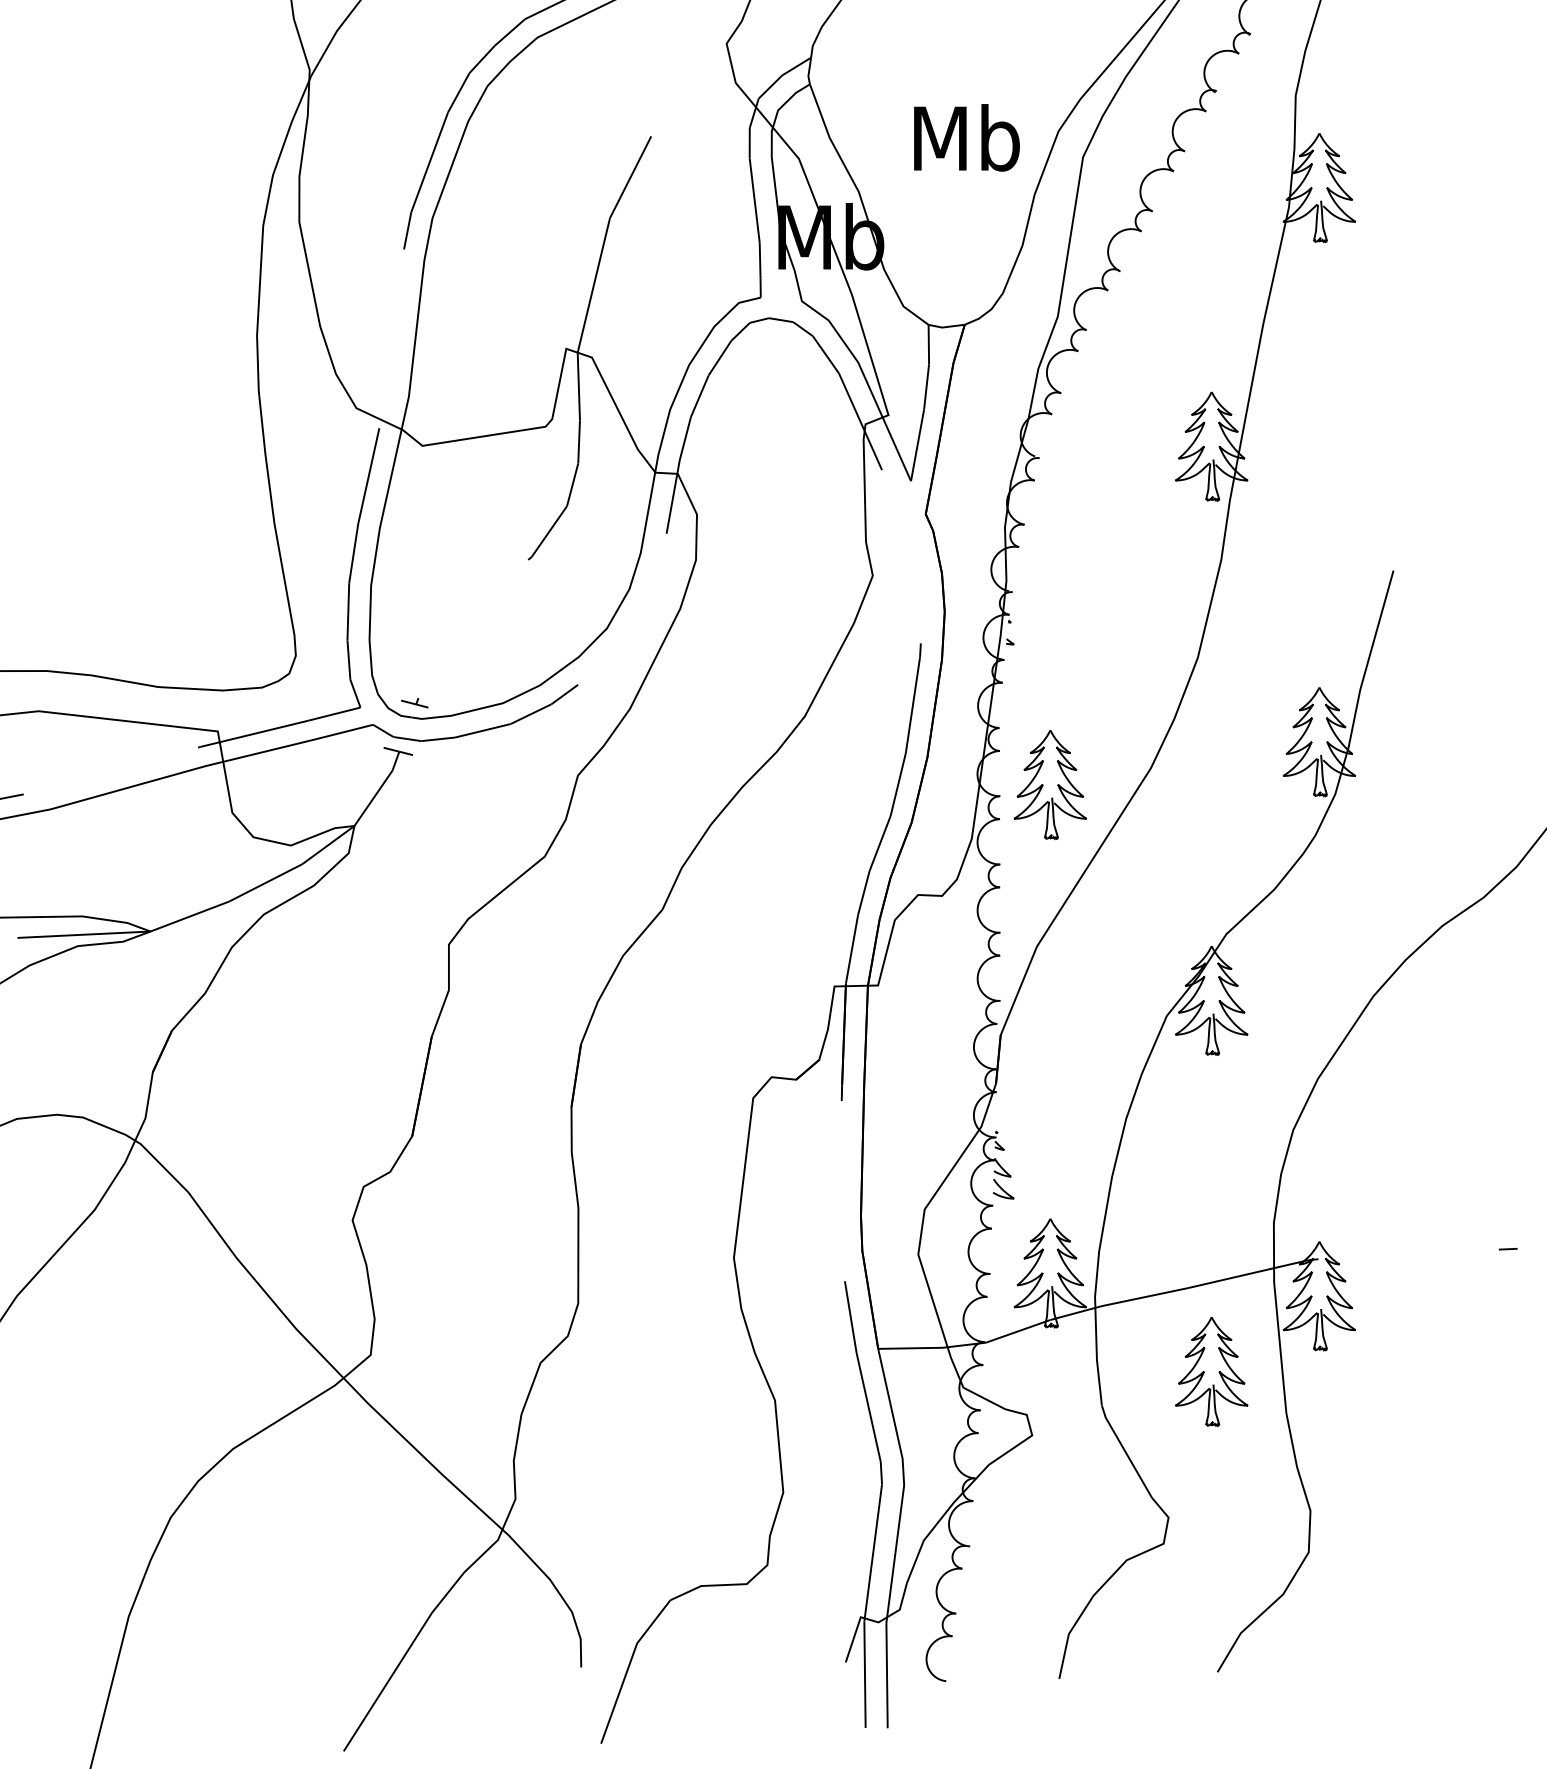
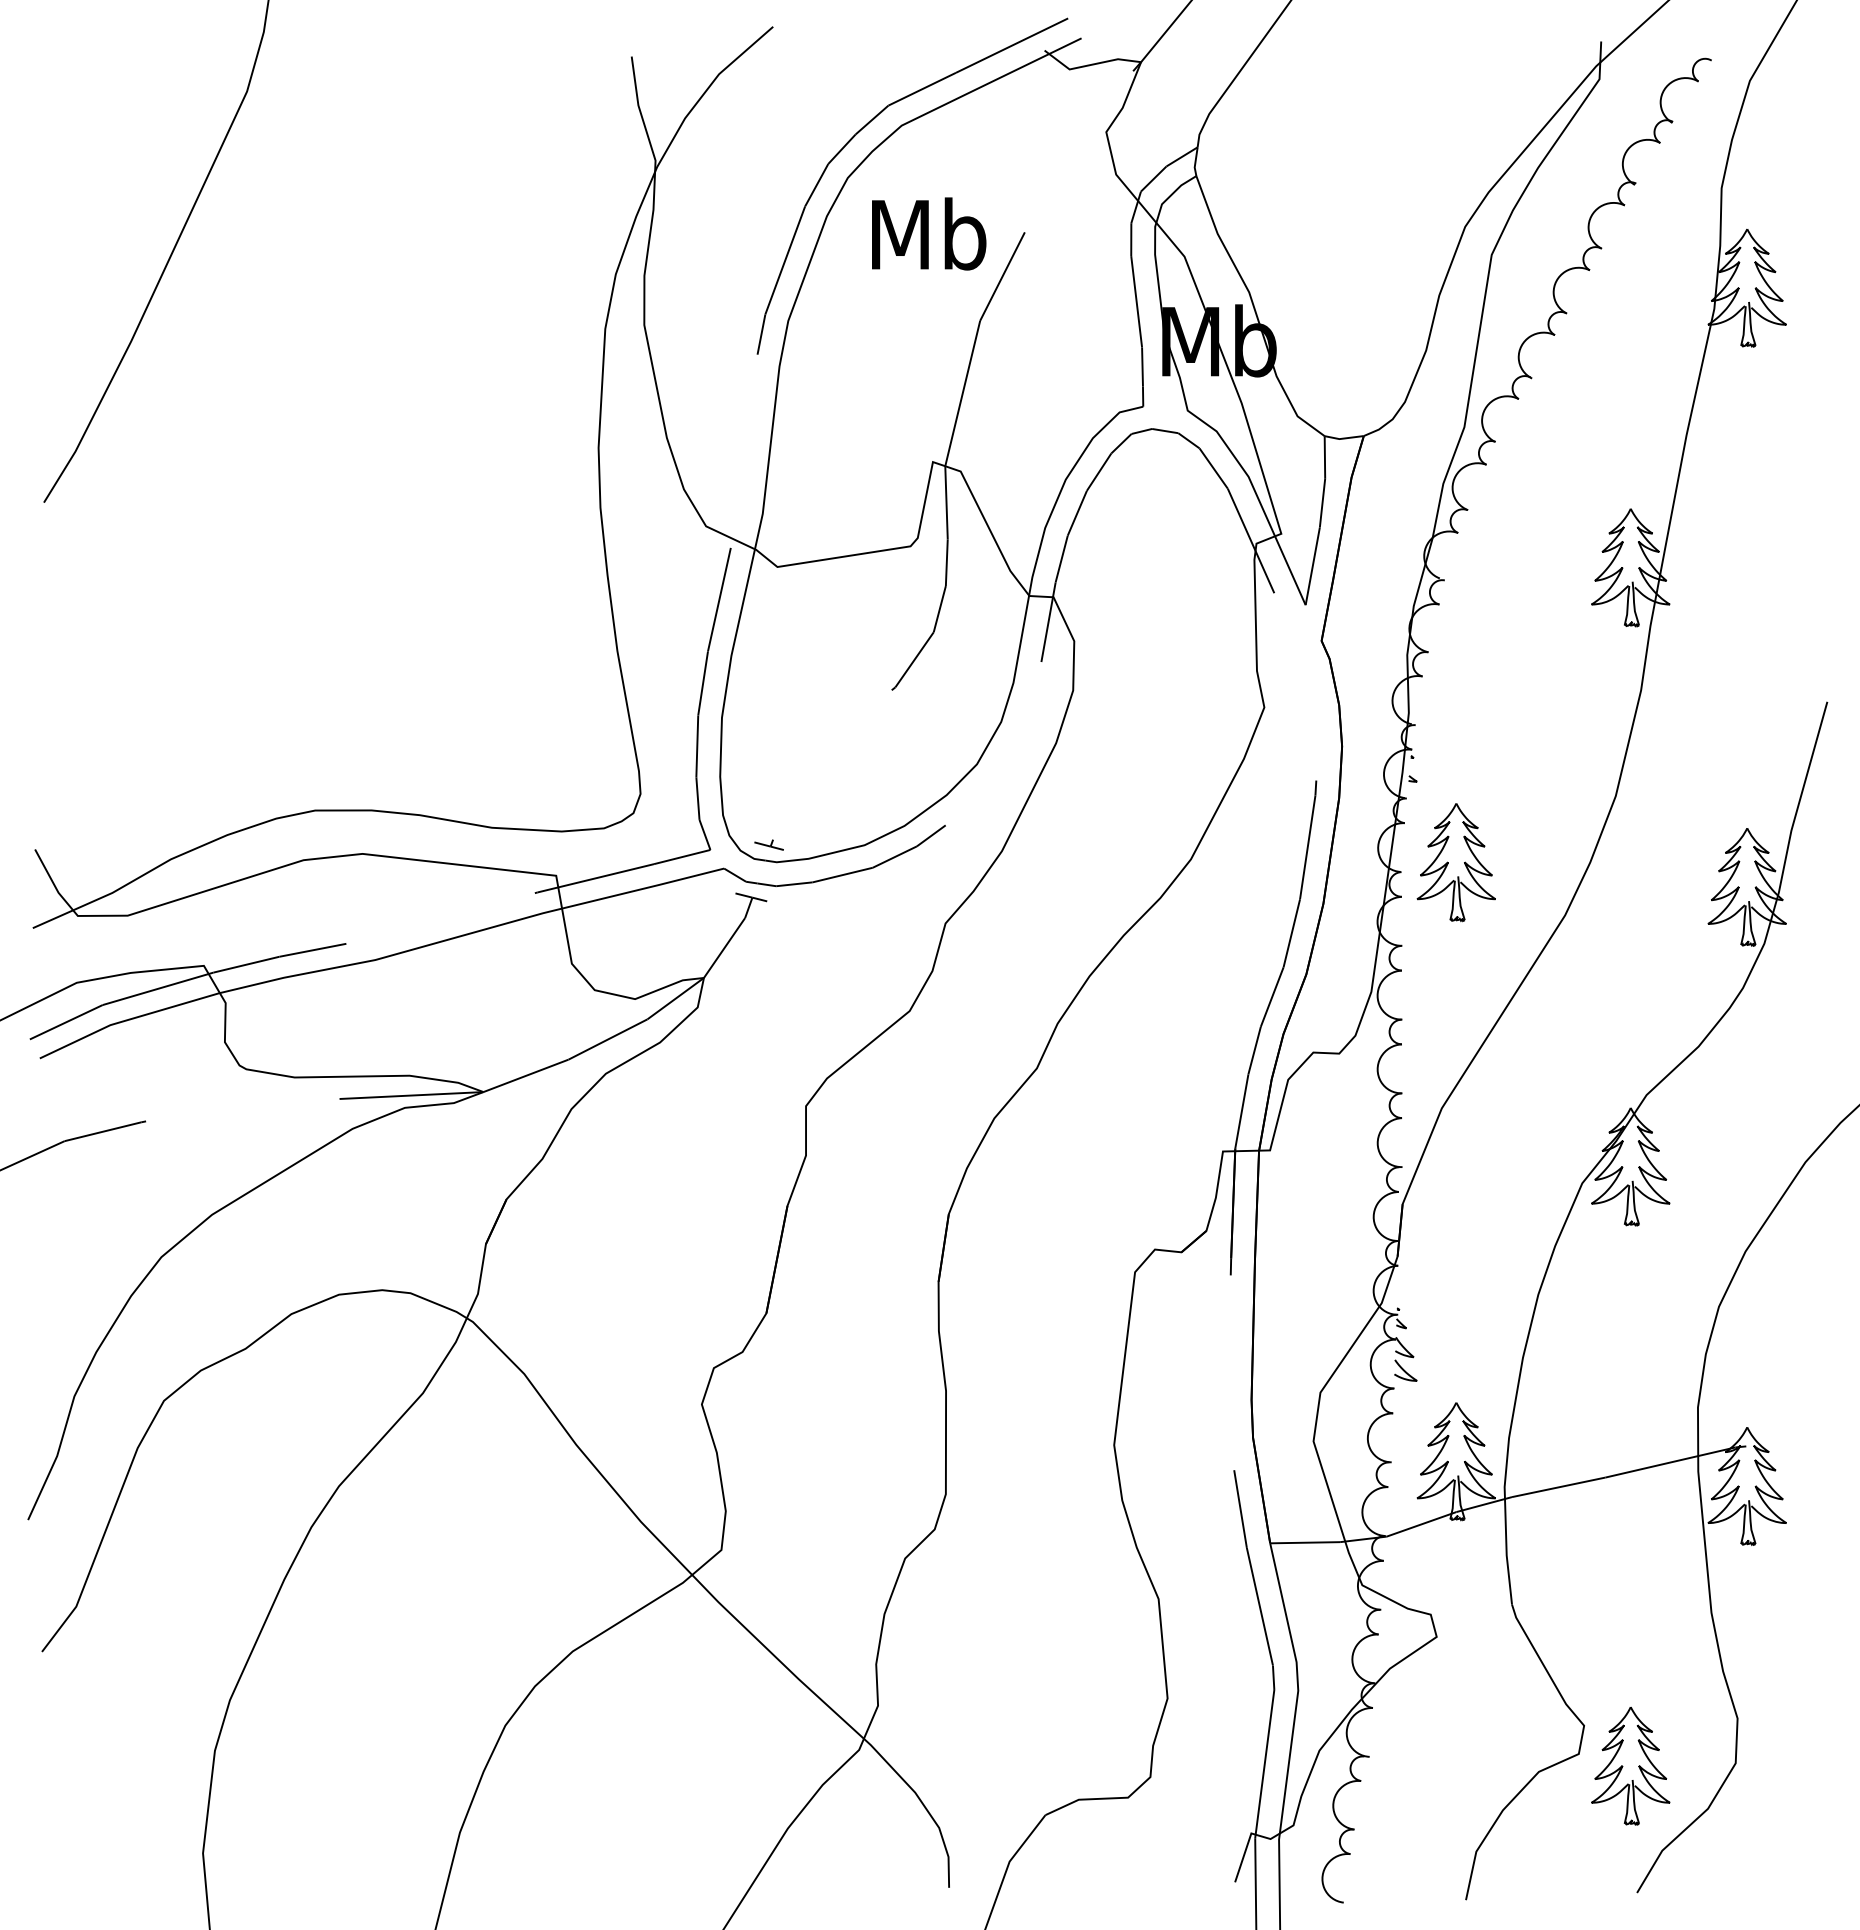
text: (967, 137) -> (929, 233), moved
part: (1049, 784) -> (1455, 862), moved
part: (1211, 1371) -> (1630, 1765), moved

